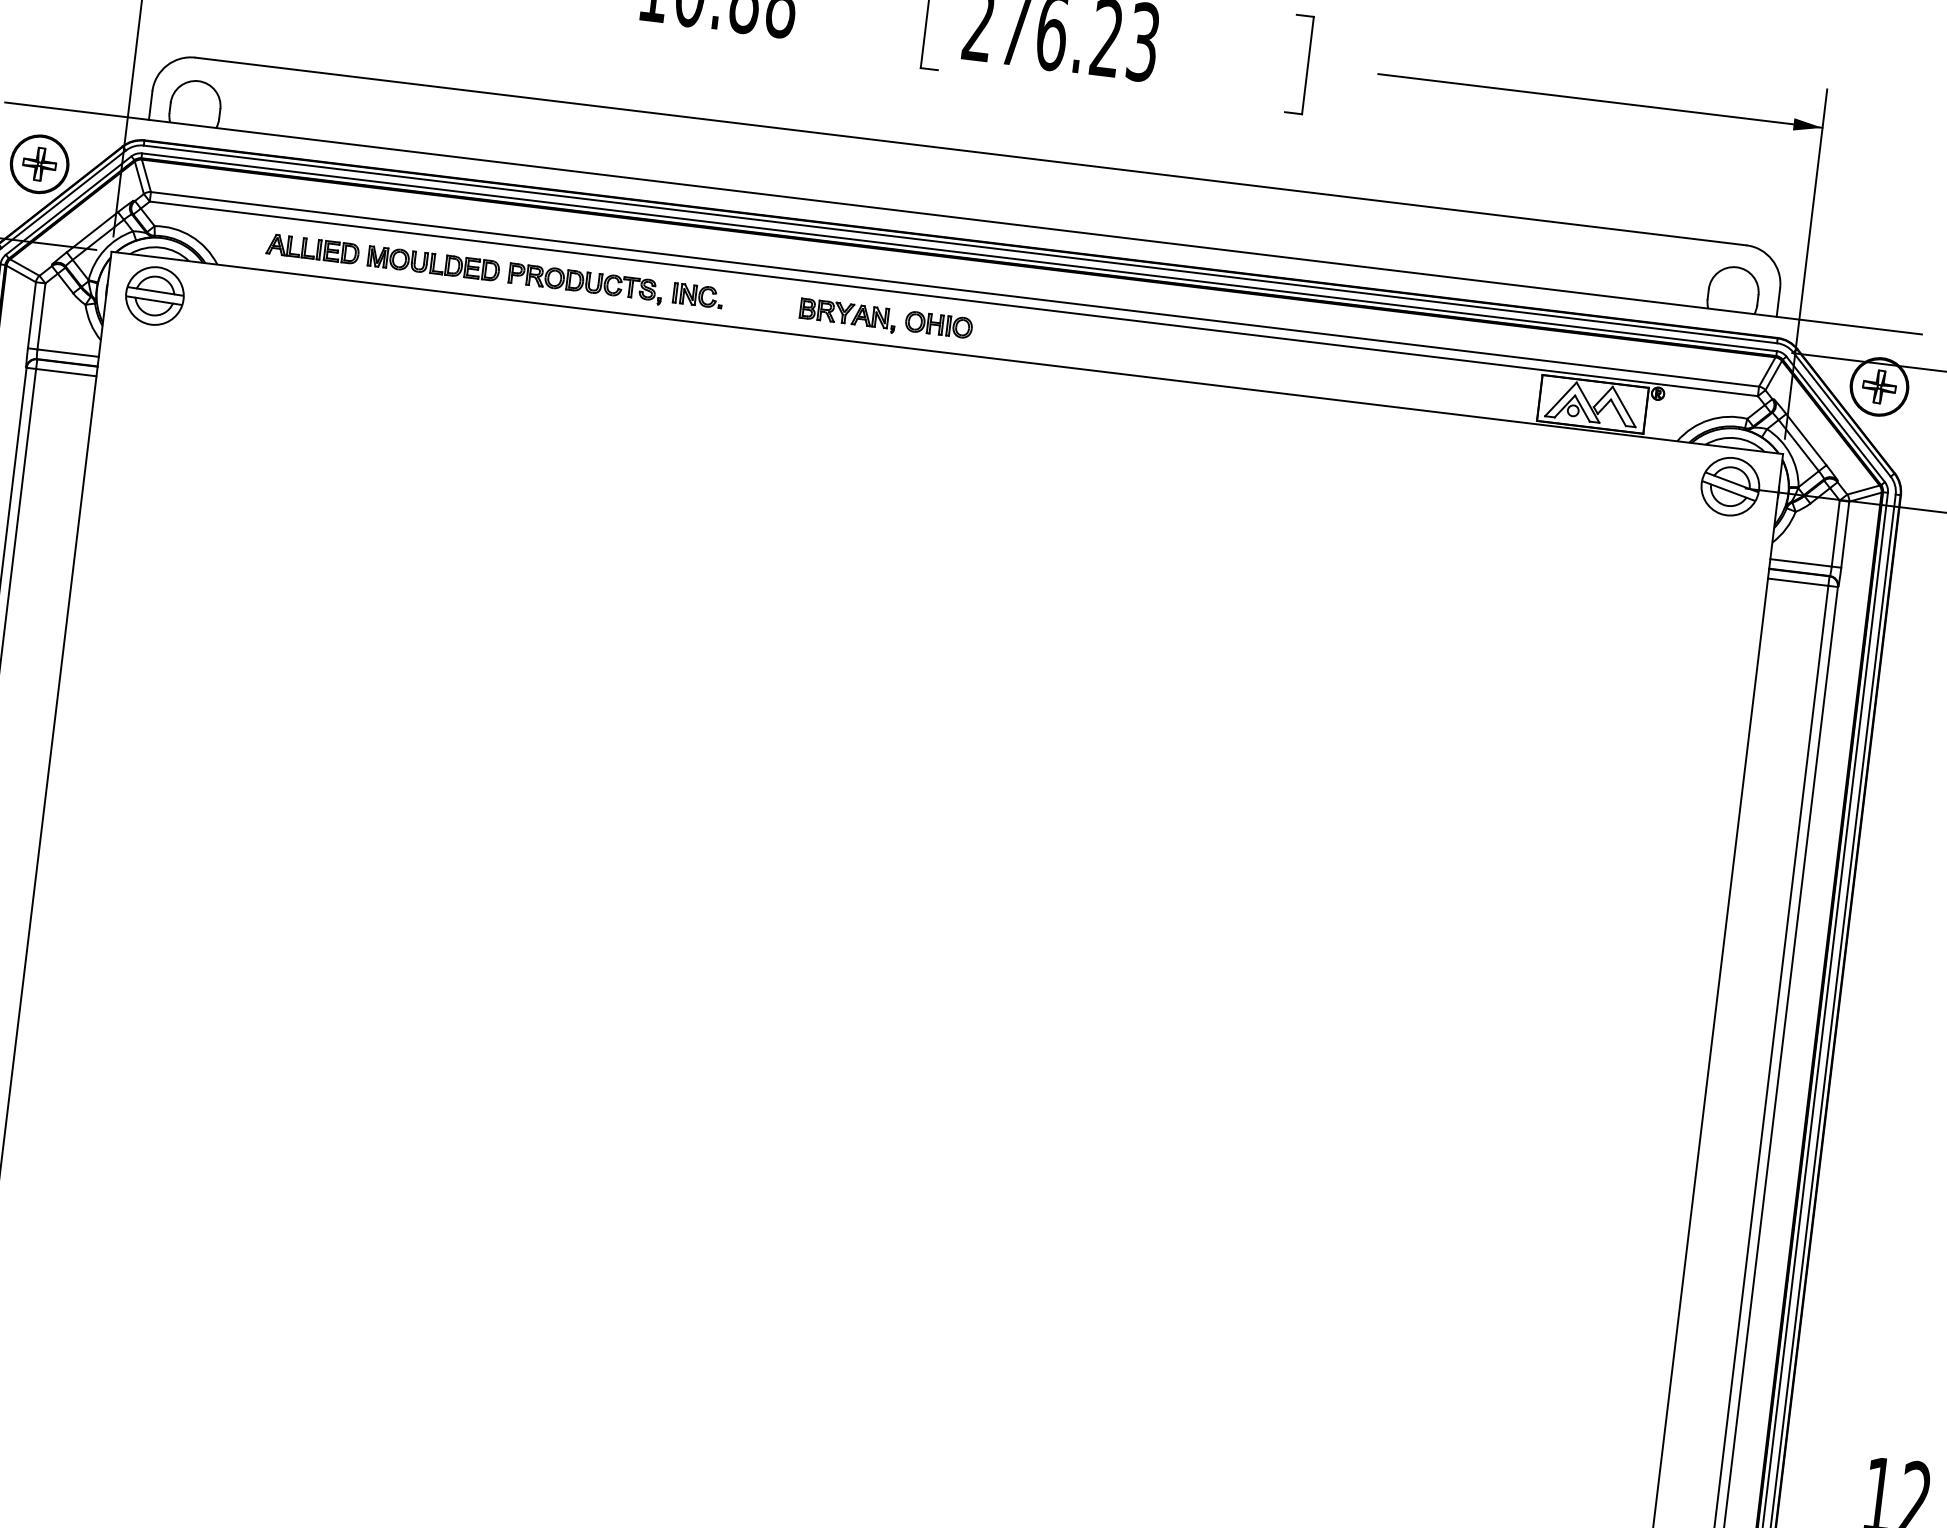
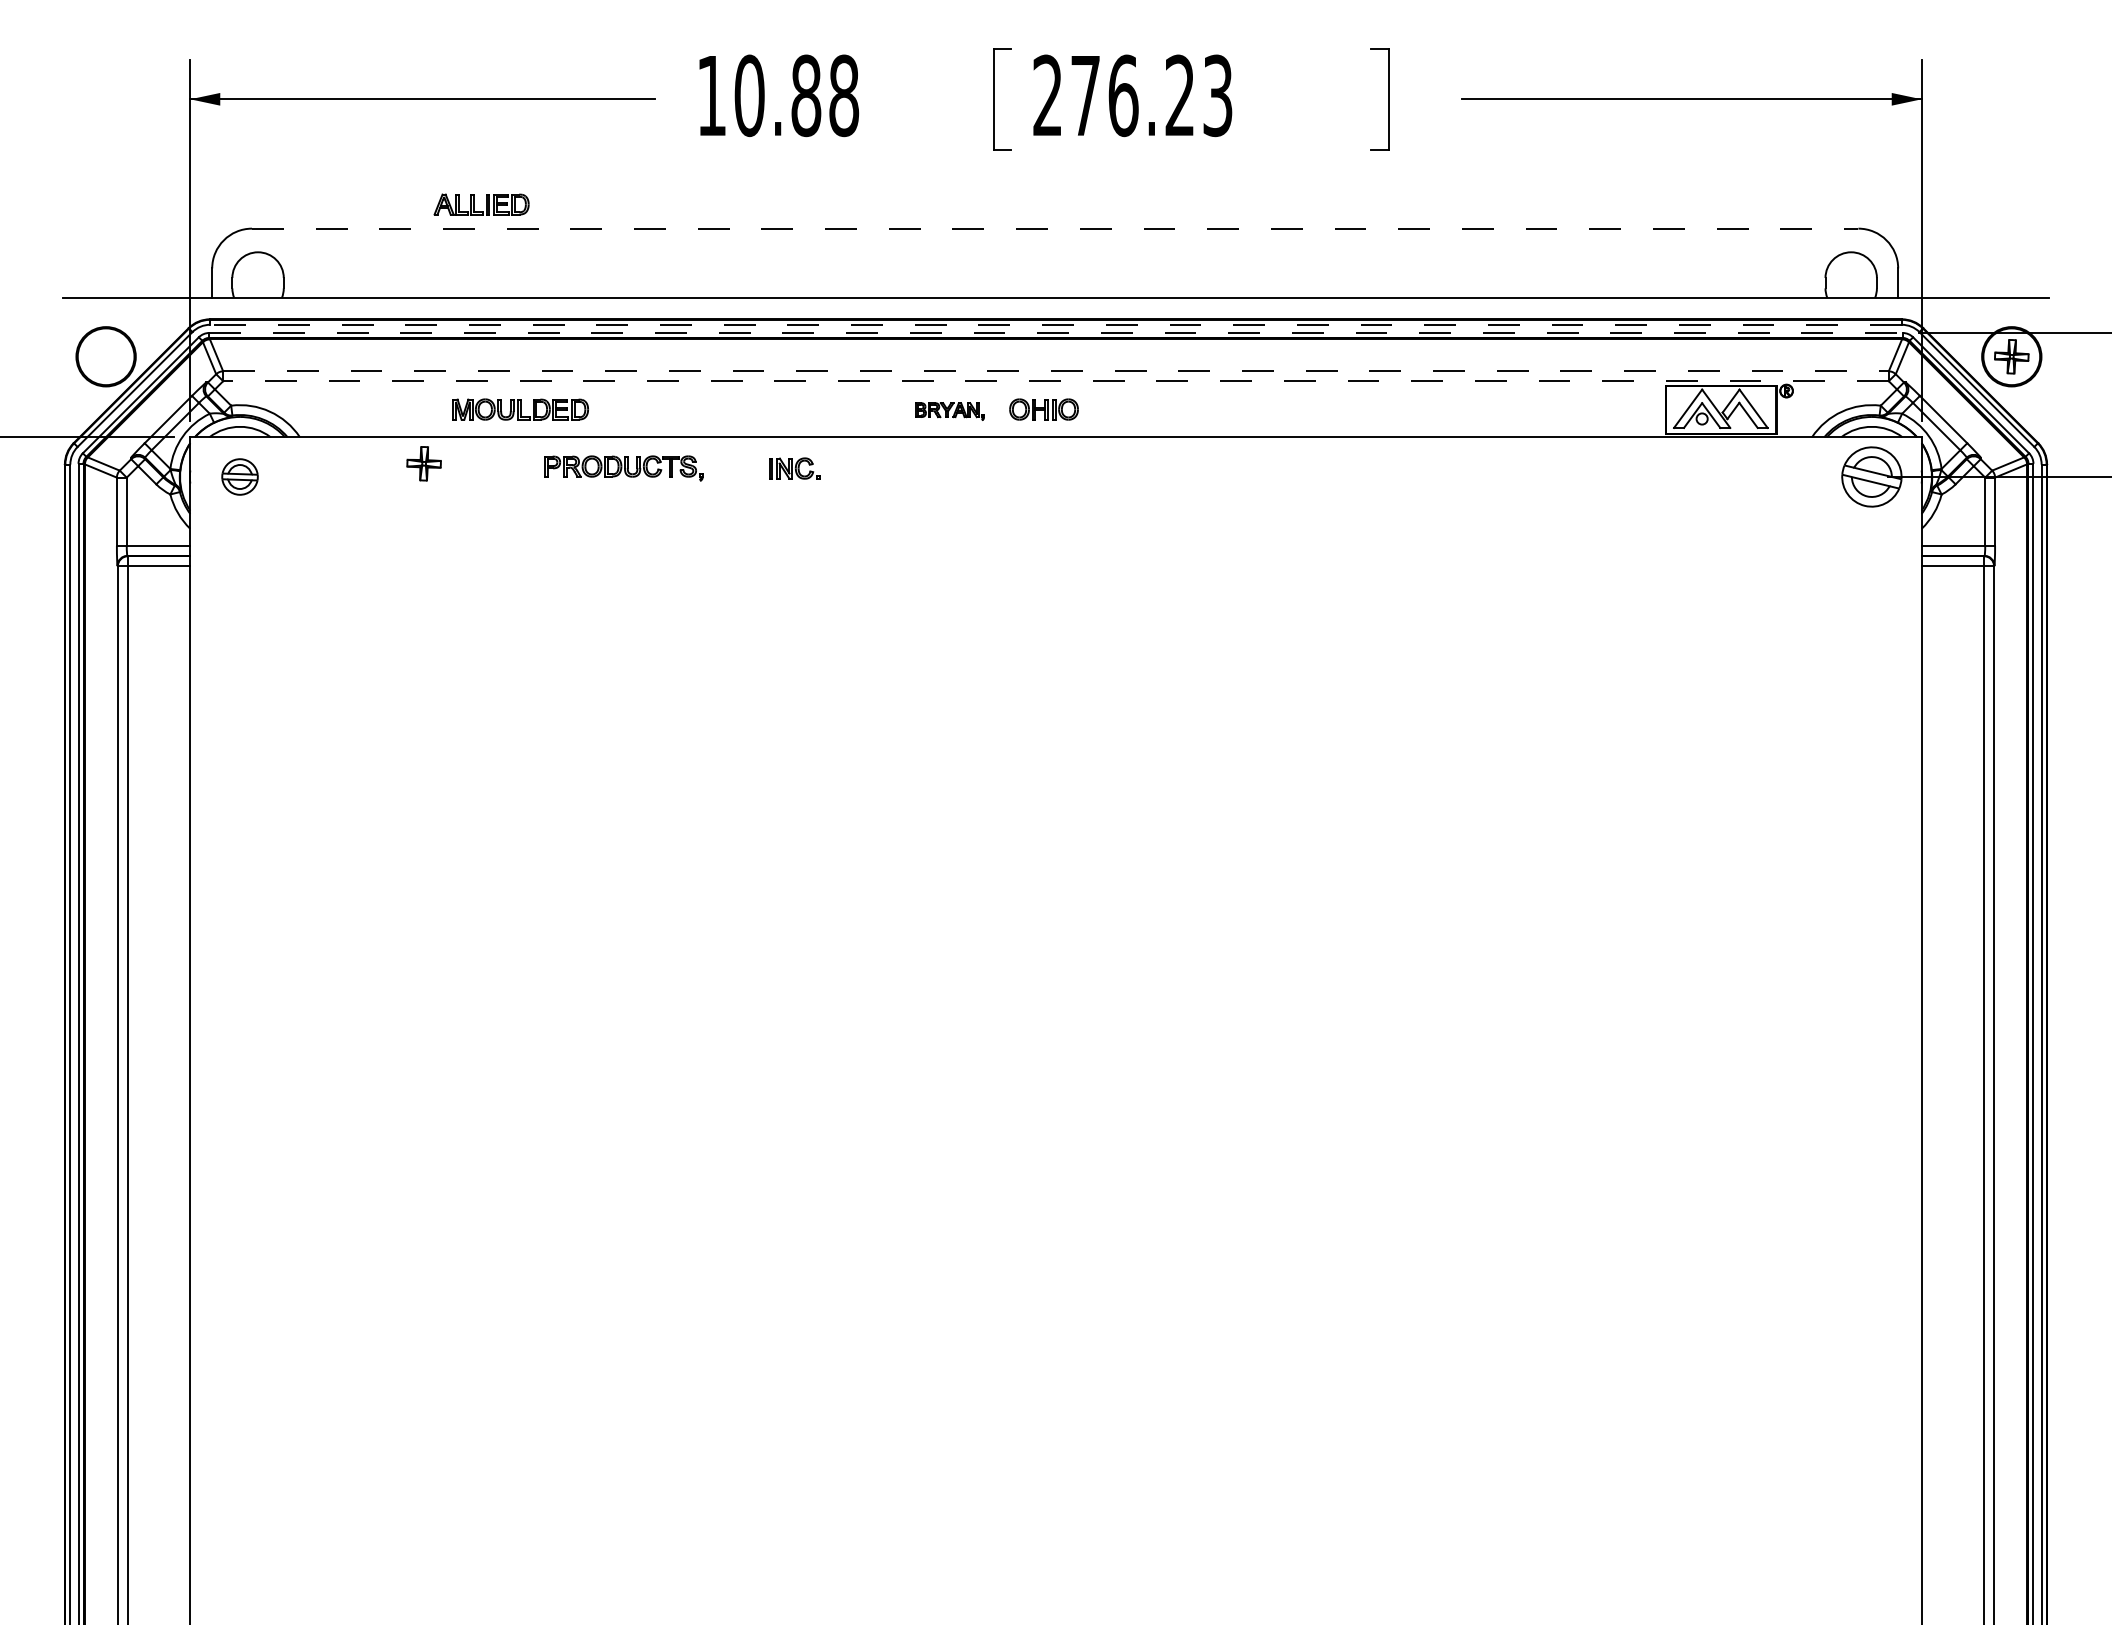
line: (971, 151) -> (1055, 228), solid -> dashed
part: (39, 163) -> (423, 463), moved
line: (960, 244) -> (1055, 324), solid -> dashed
part: (312, 249) -> (481, 204), moved
line: (959, 251) -> (1055, 332), solid -> dashed
part: (584, 283) -> (623, 468), moved
line: (954, 289) -> (1055, 371), solid -> dashed
part: (154, 295) -> (239, 476), size x0.6
part: (698, 295) -> (794, 468), moved
line: (953, 299) -> (1055, 381), solid -> dashed
part: (847, 315) -> (949, 411), size x0.7

